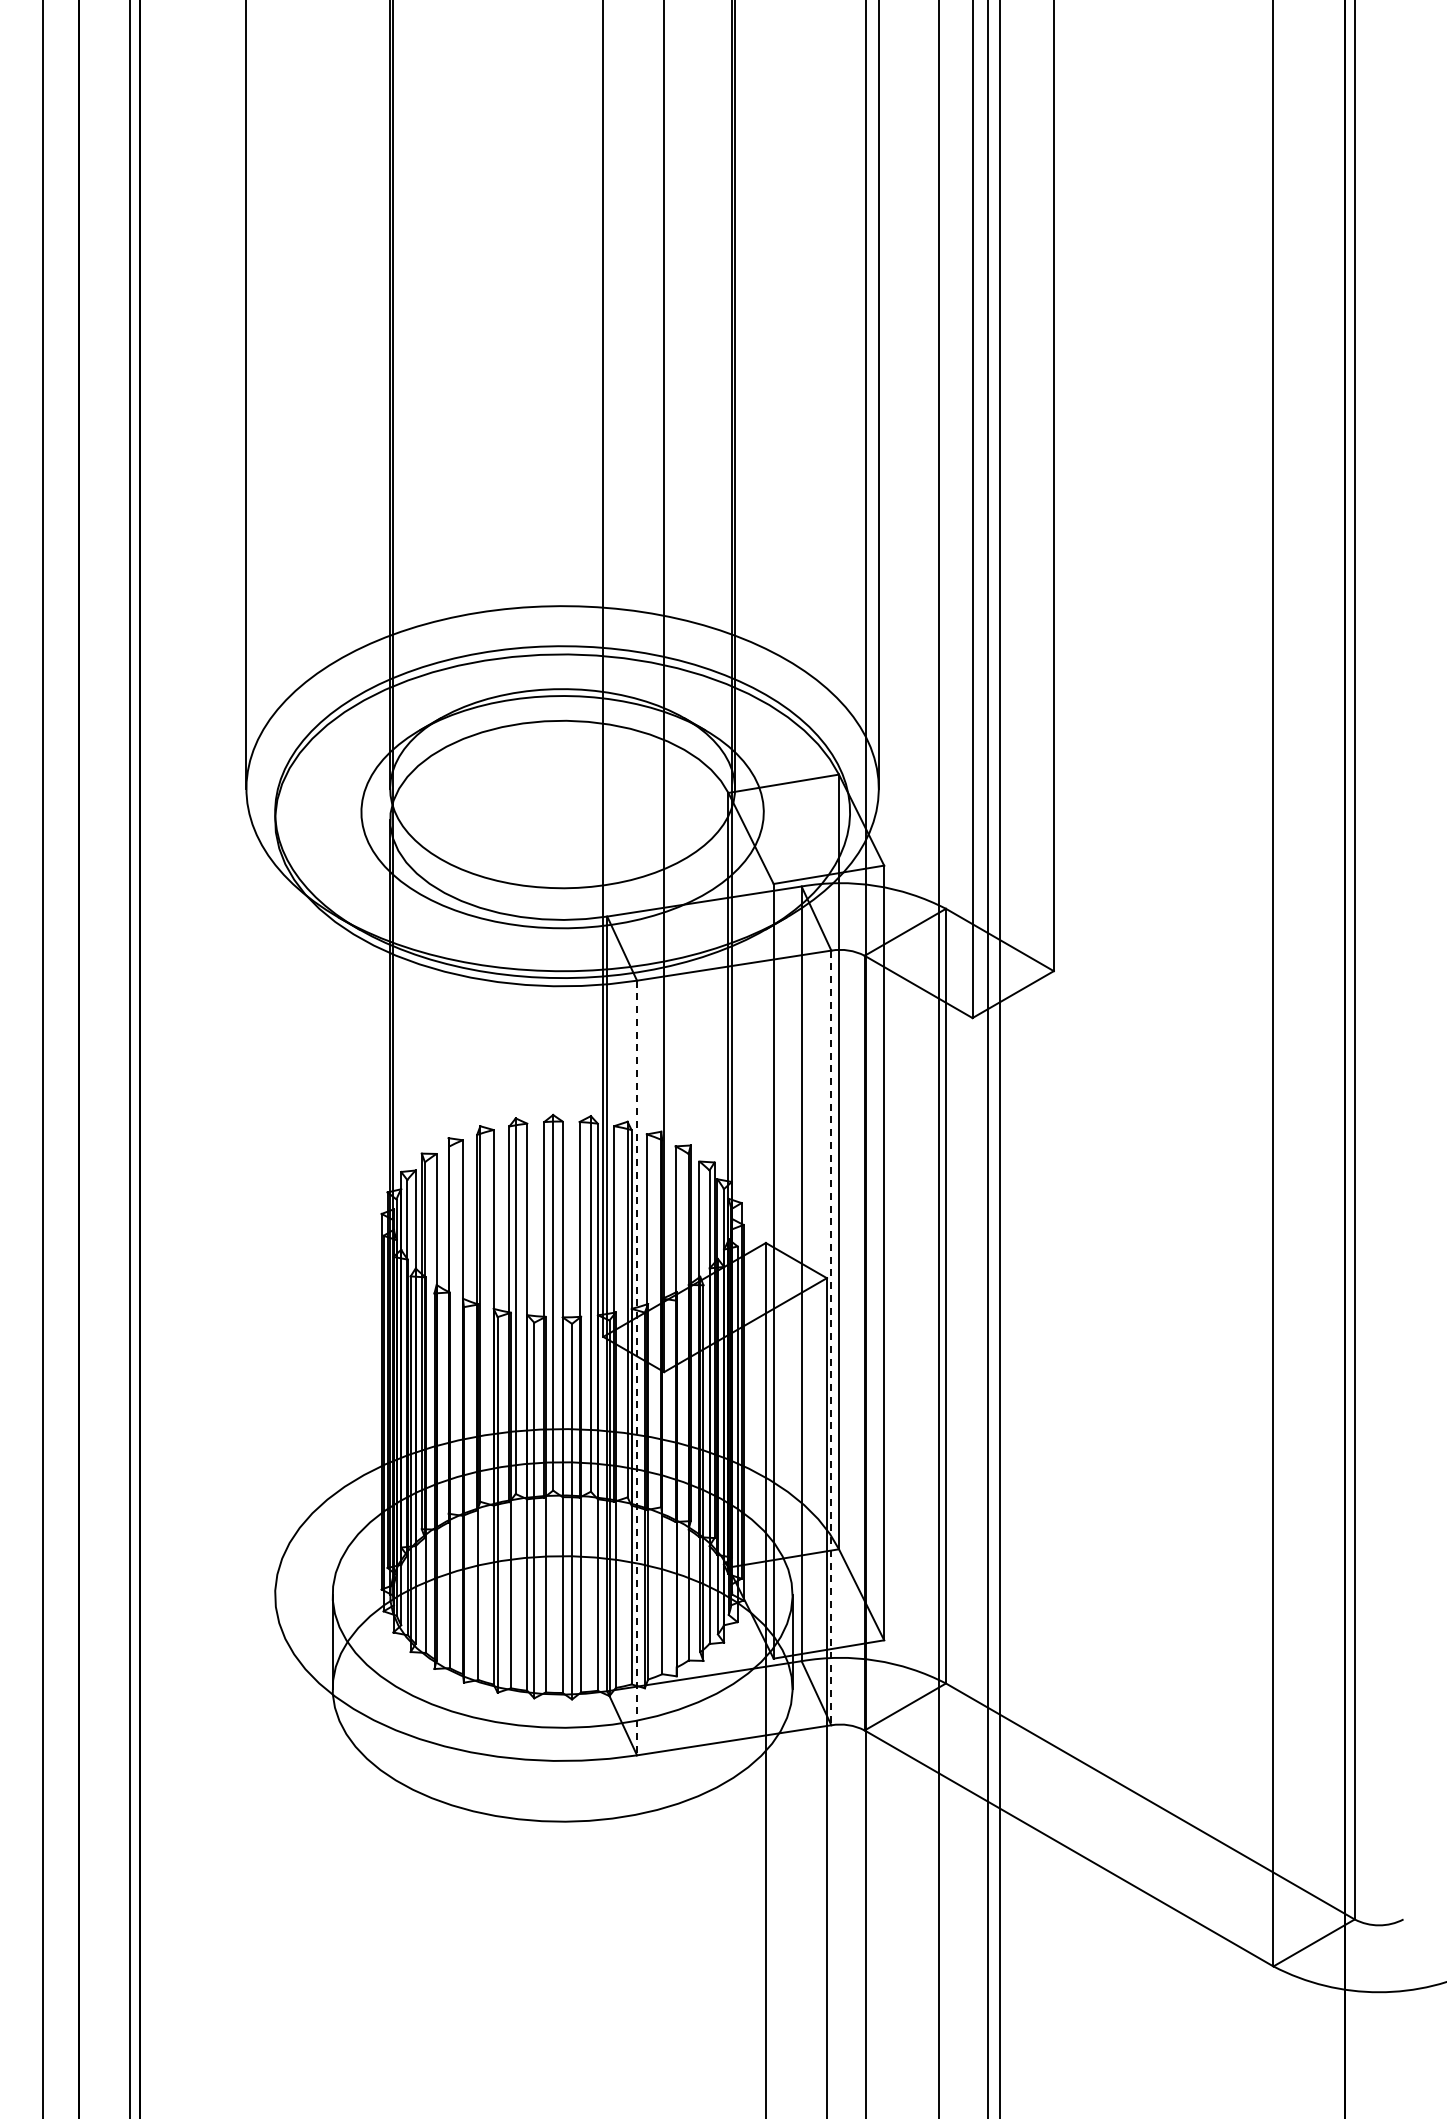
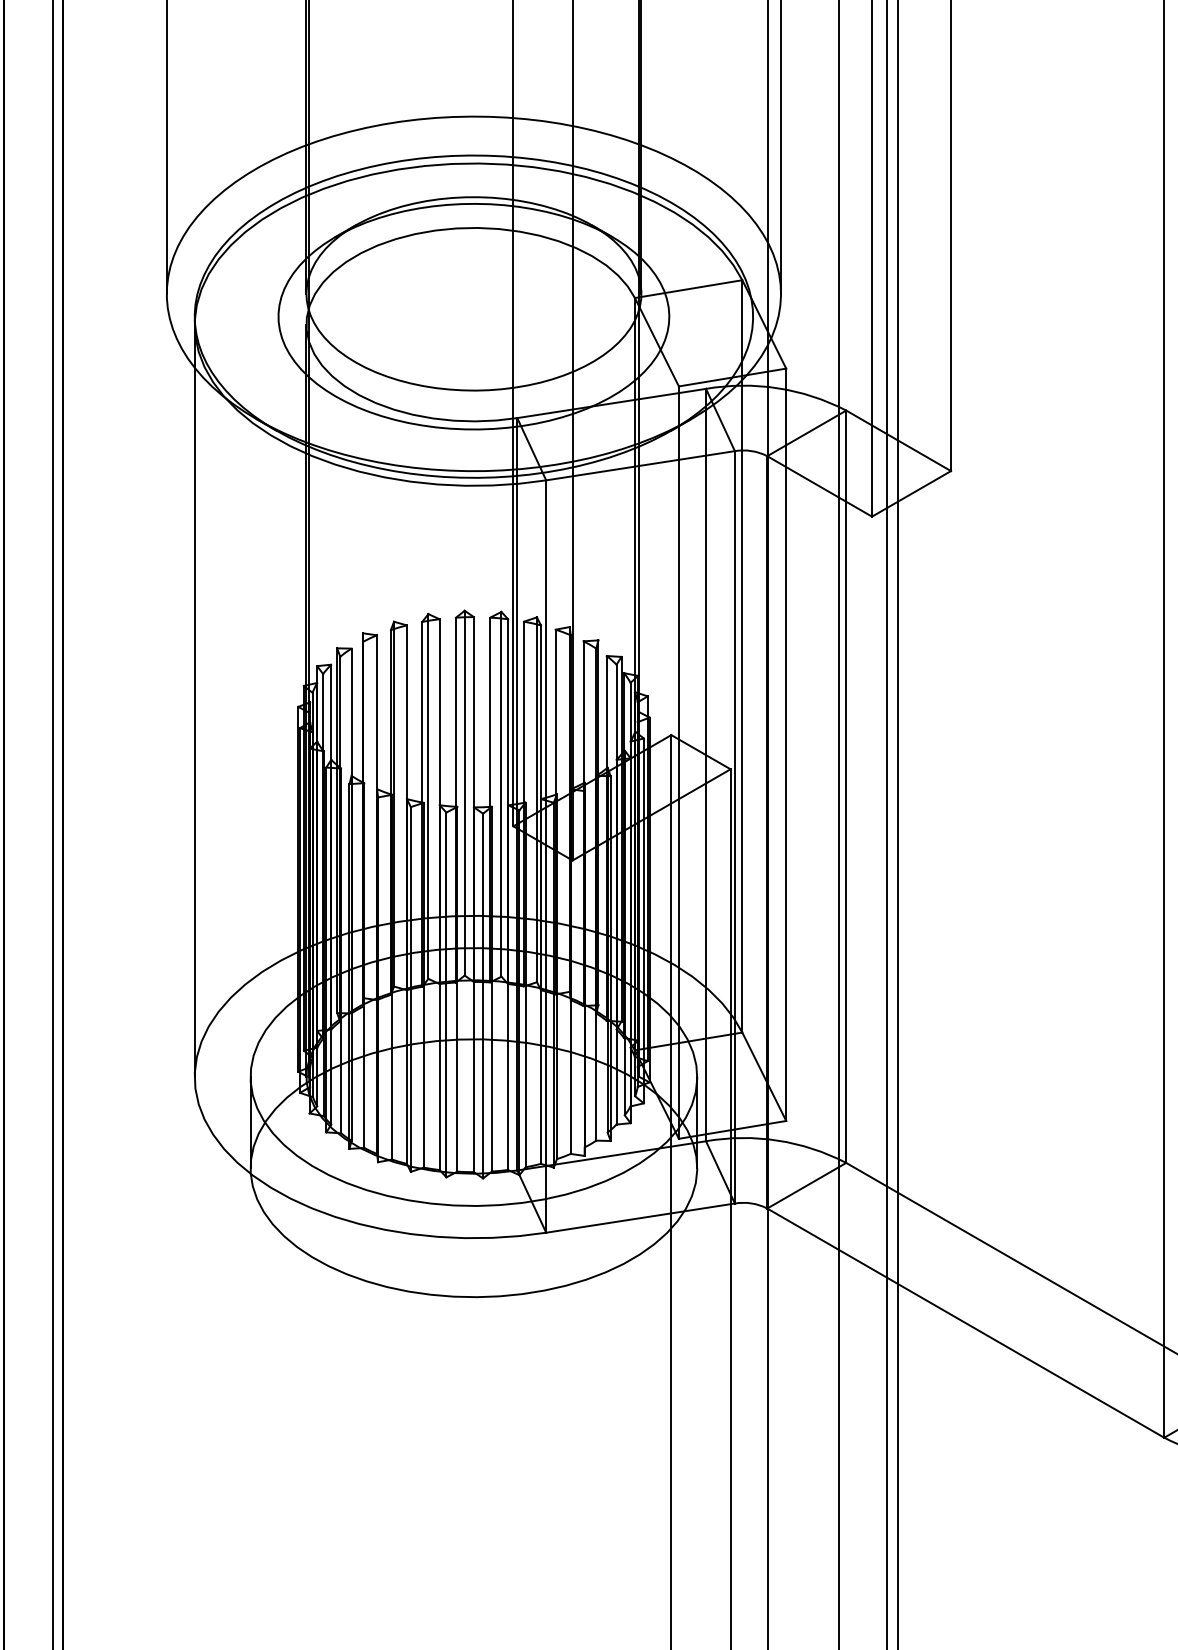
line: (275, 1207) -> (195, 700), added
line: (831, 1338) -> (735, 827), dashed -> solid
line: (637, 1368) -> (546, 857), dashed -> solid

